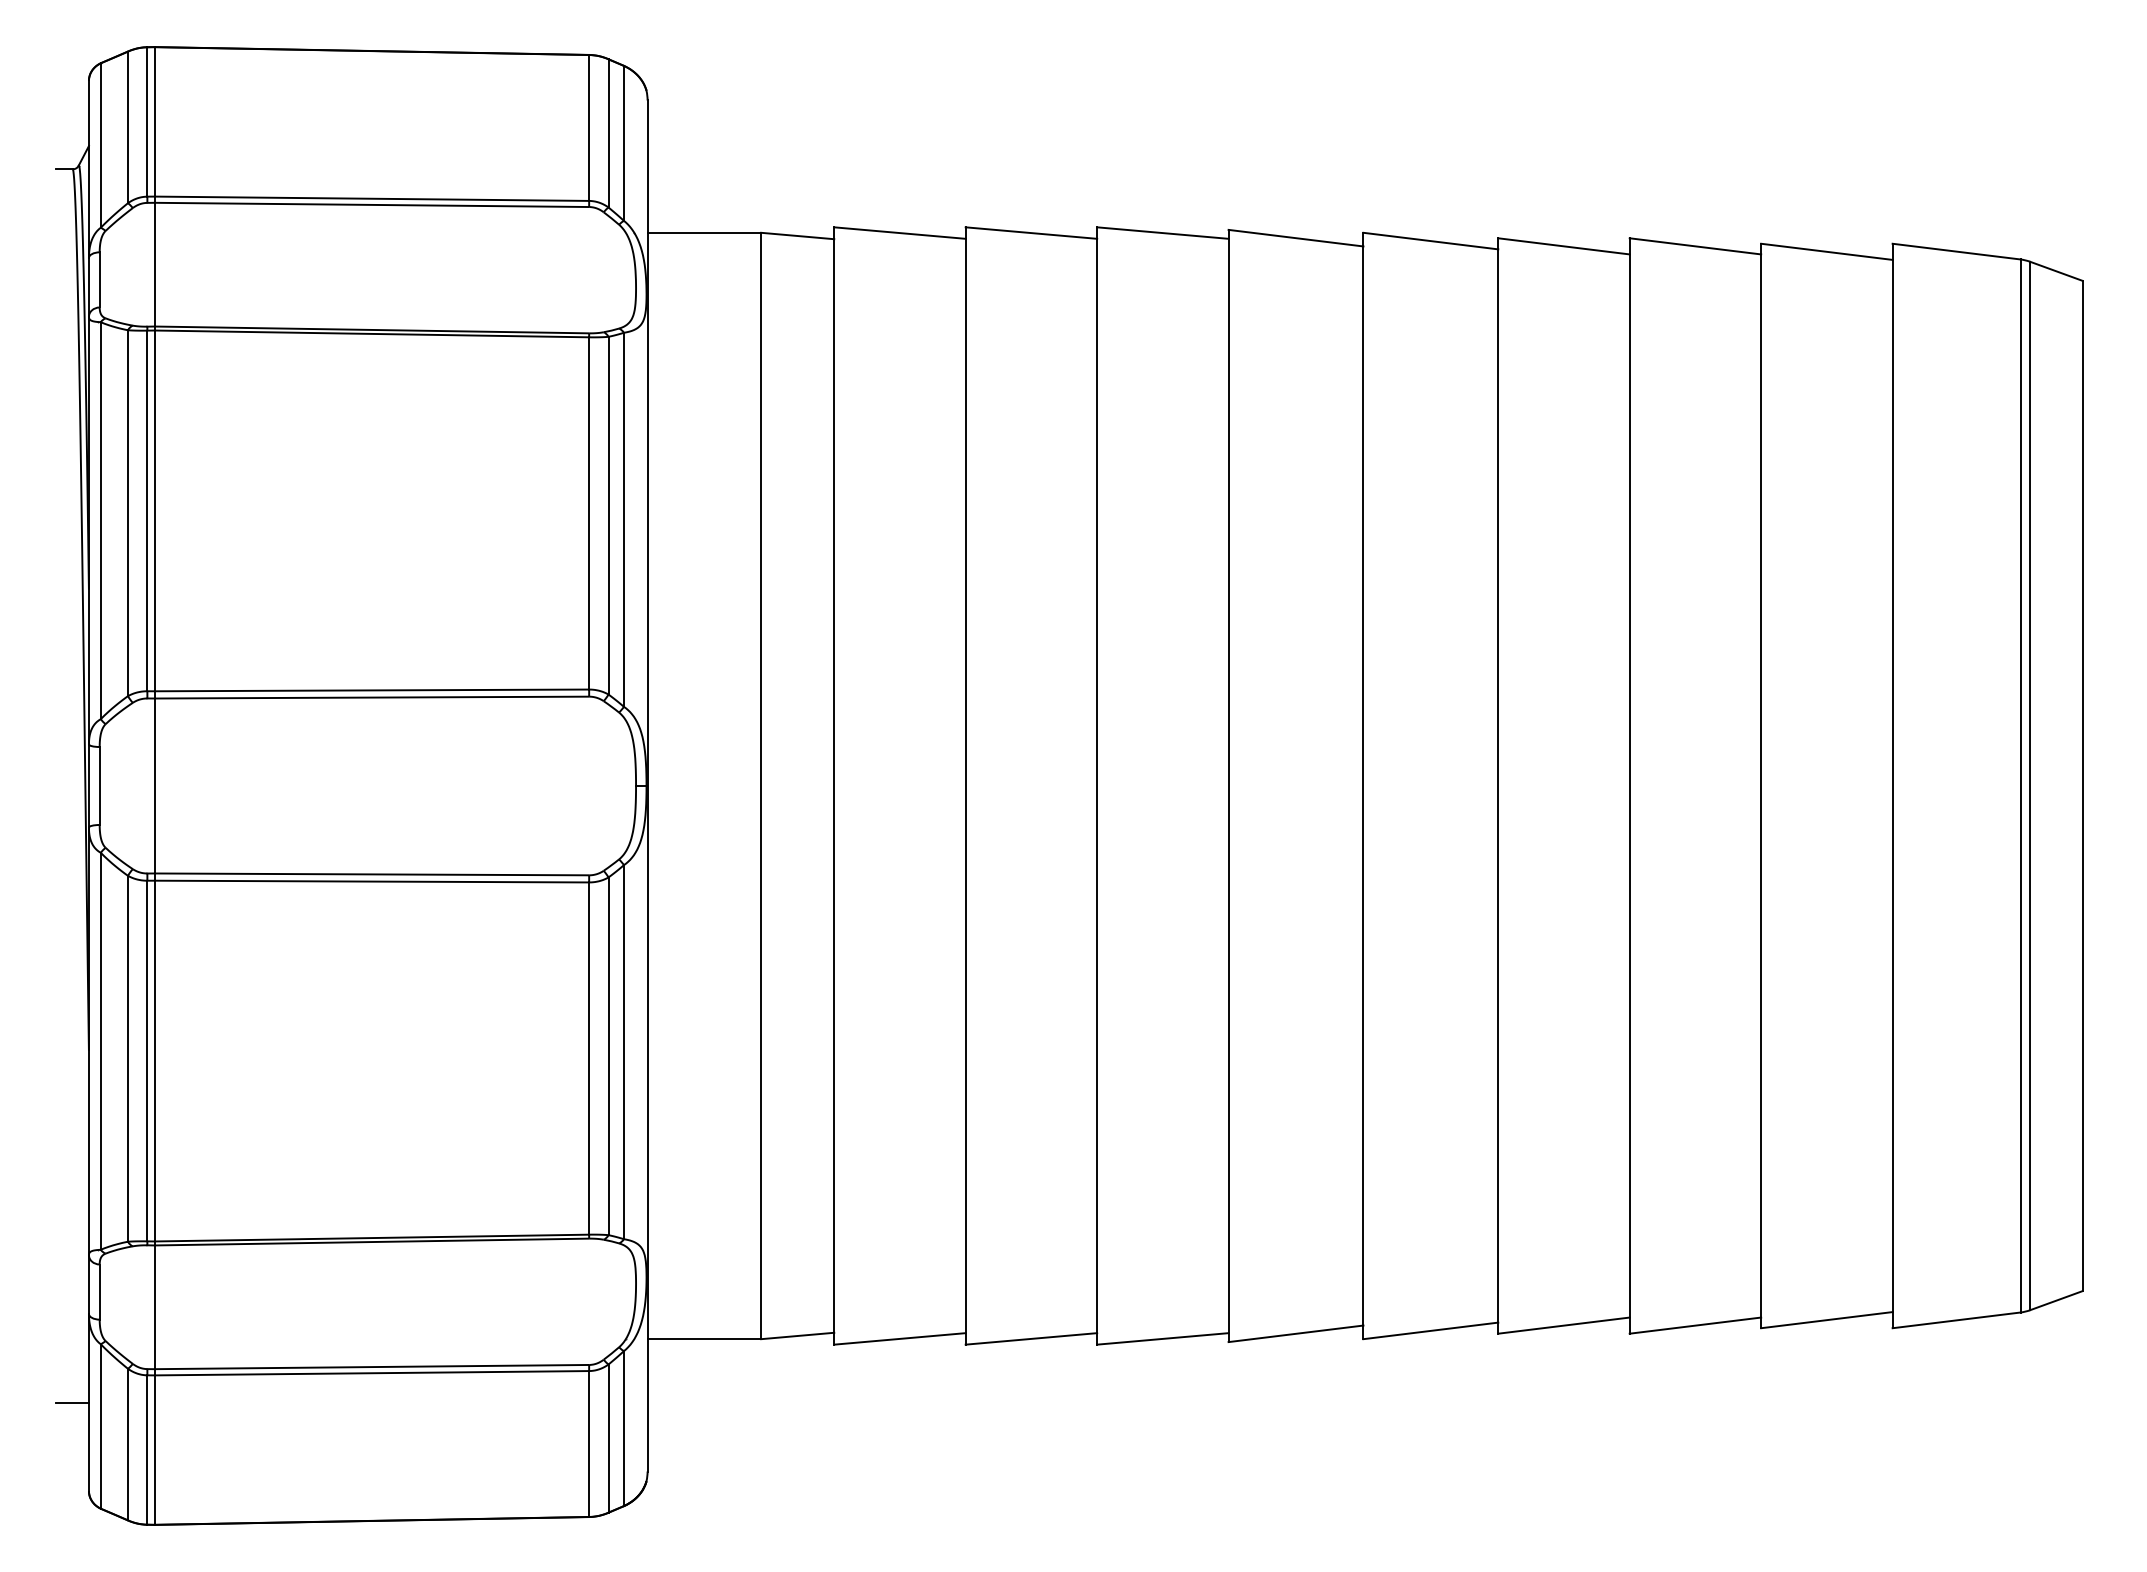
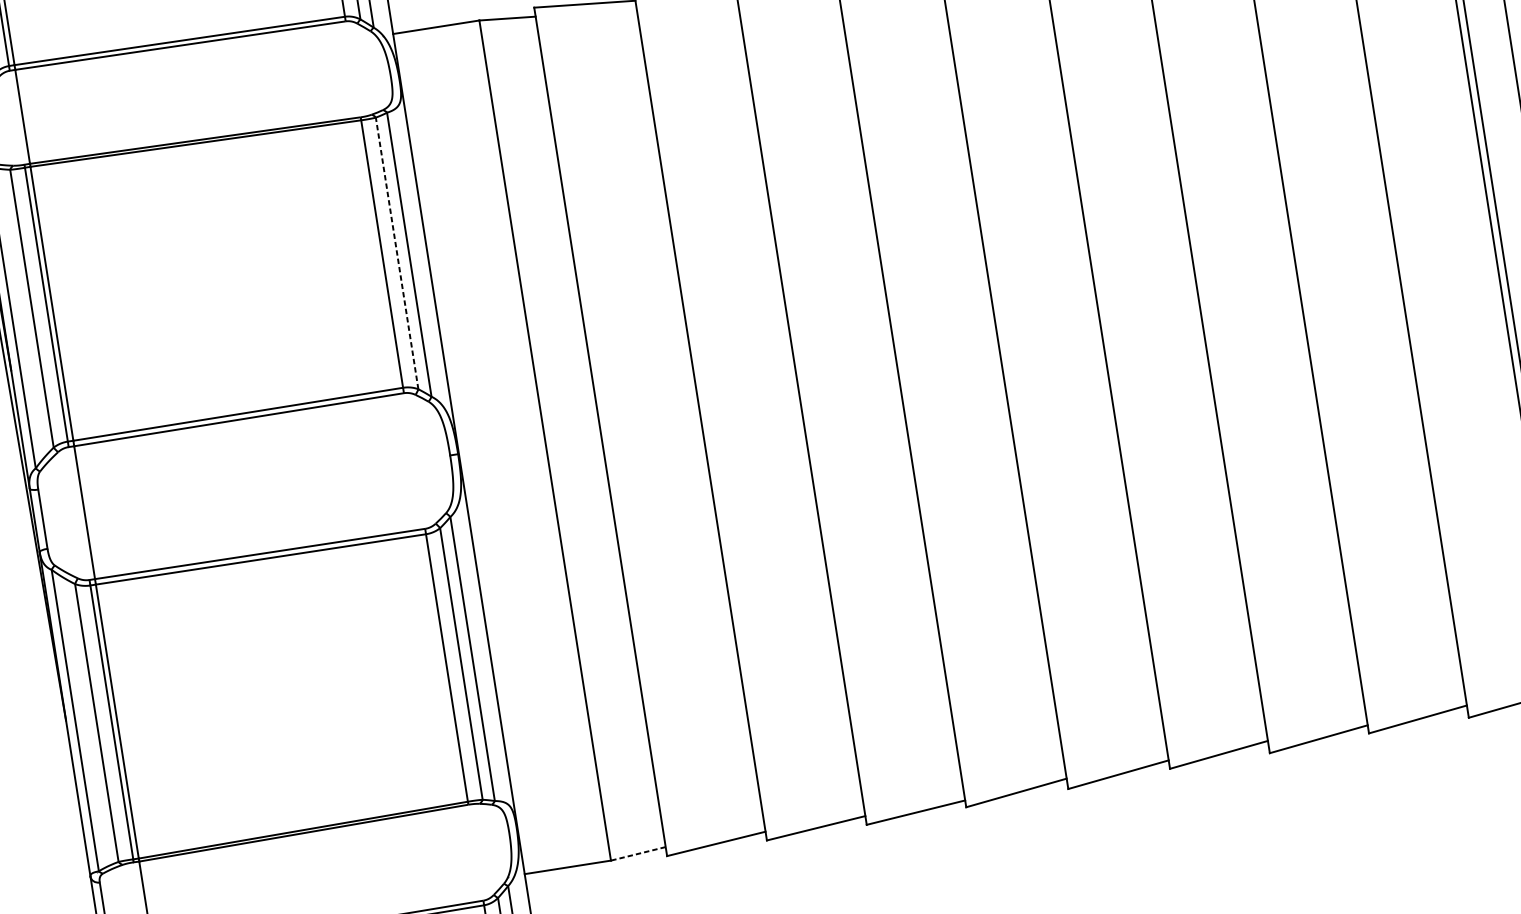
line: (608, 515) -> (397, 253), solid -> dashed
line: (797, 1335) -> (638, 853), solid -> dashed

